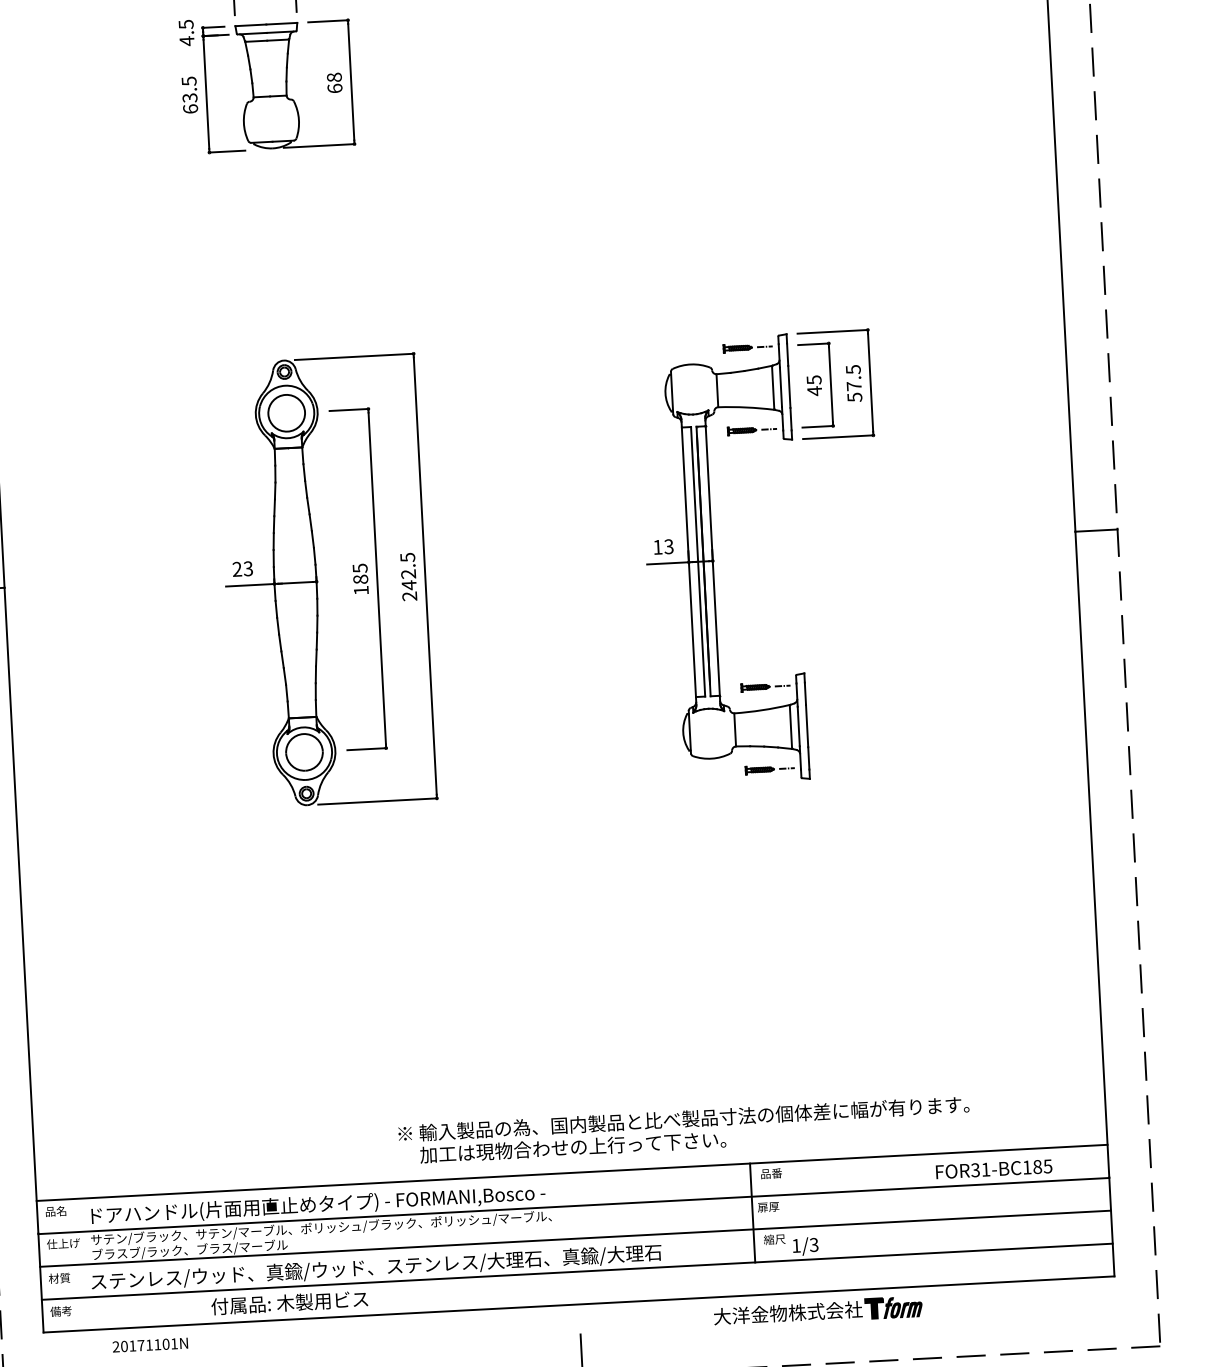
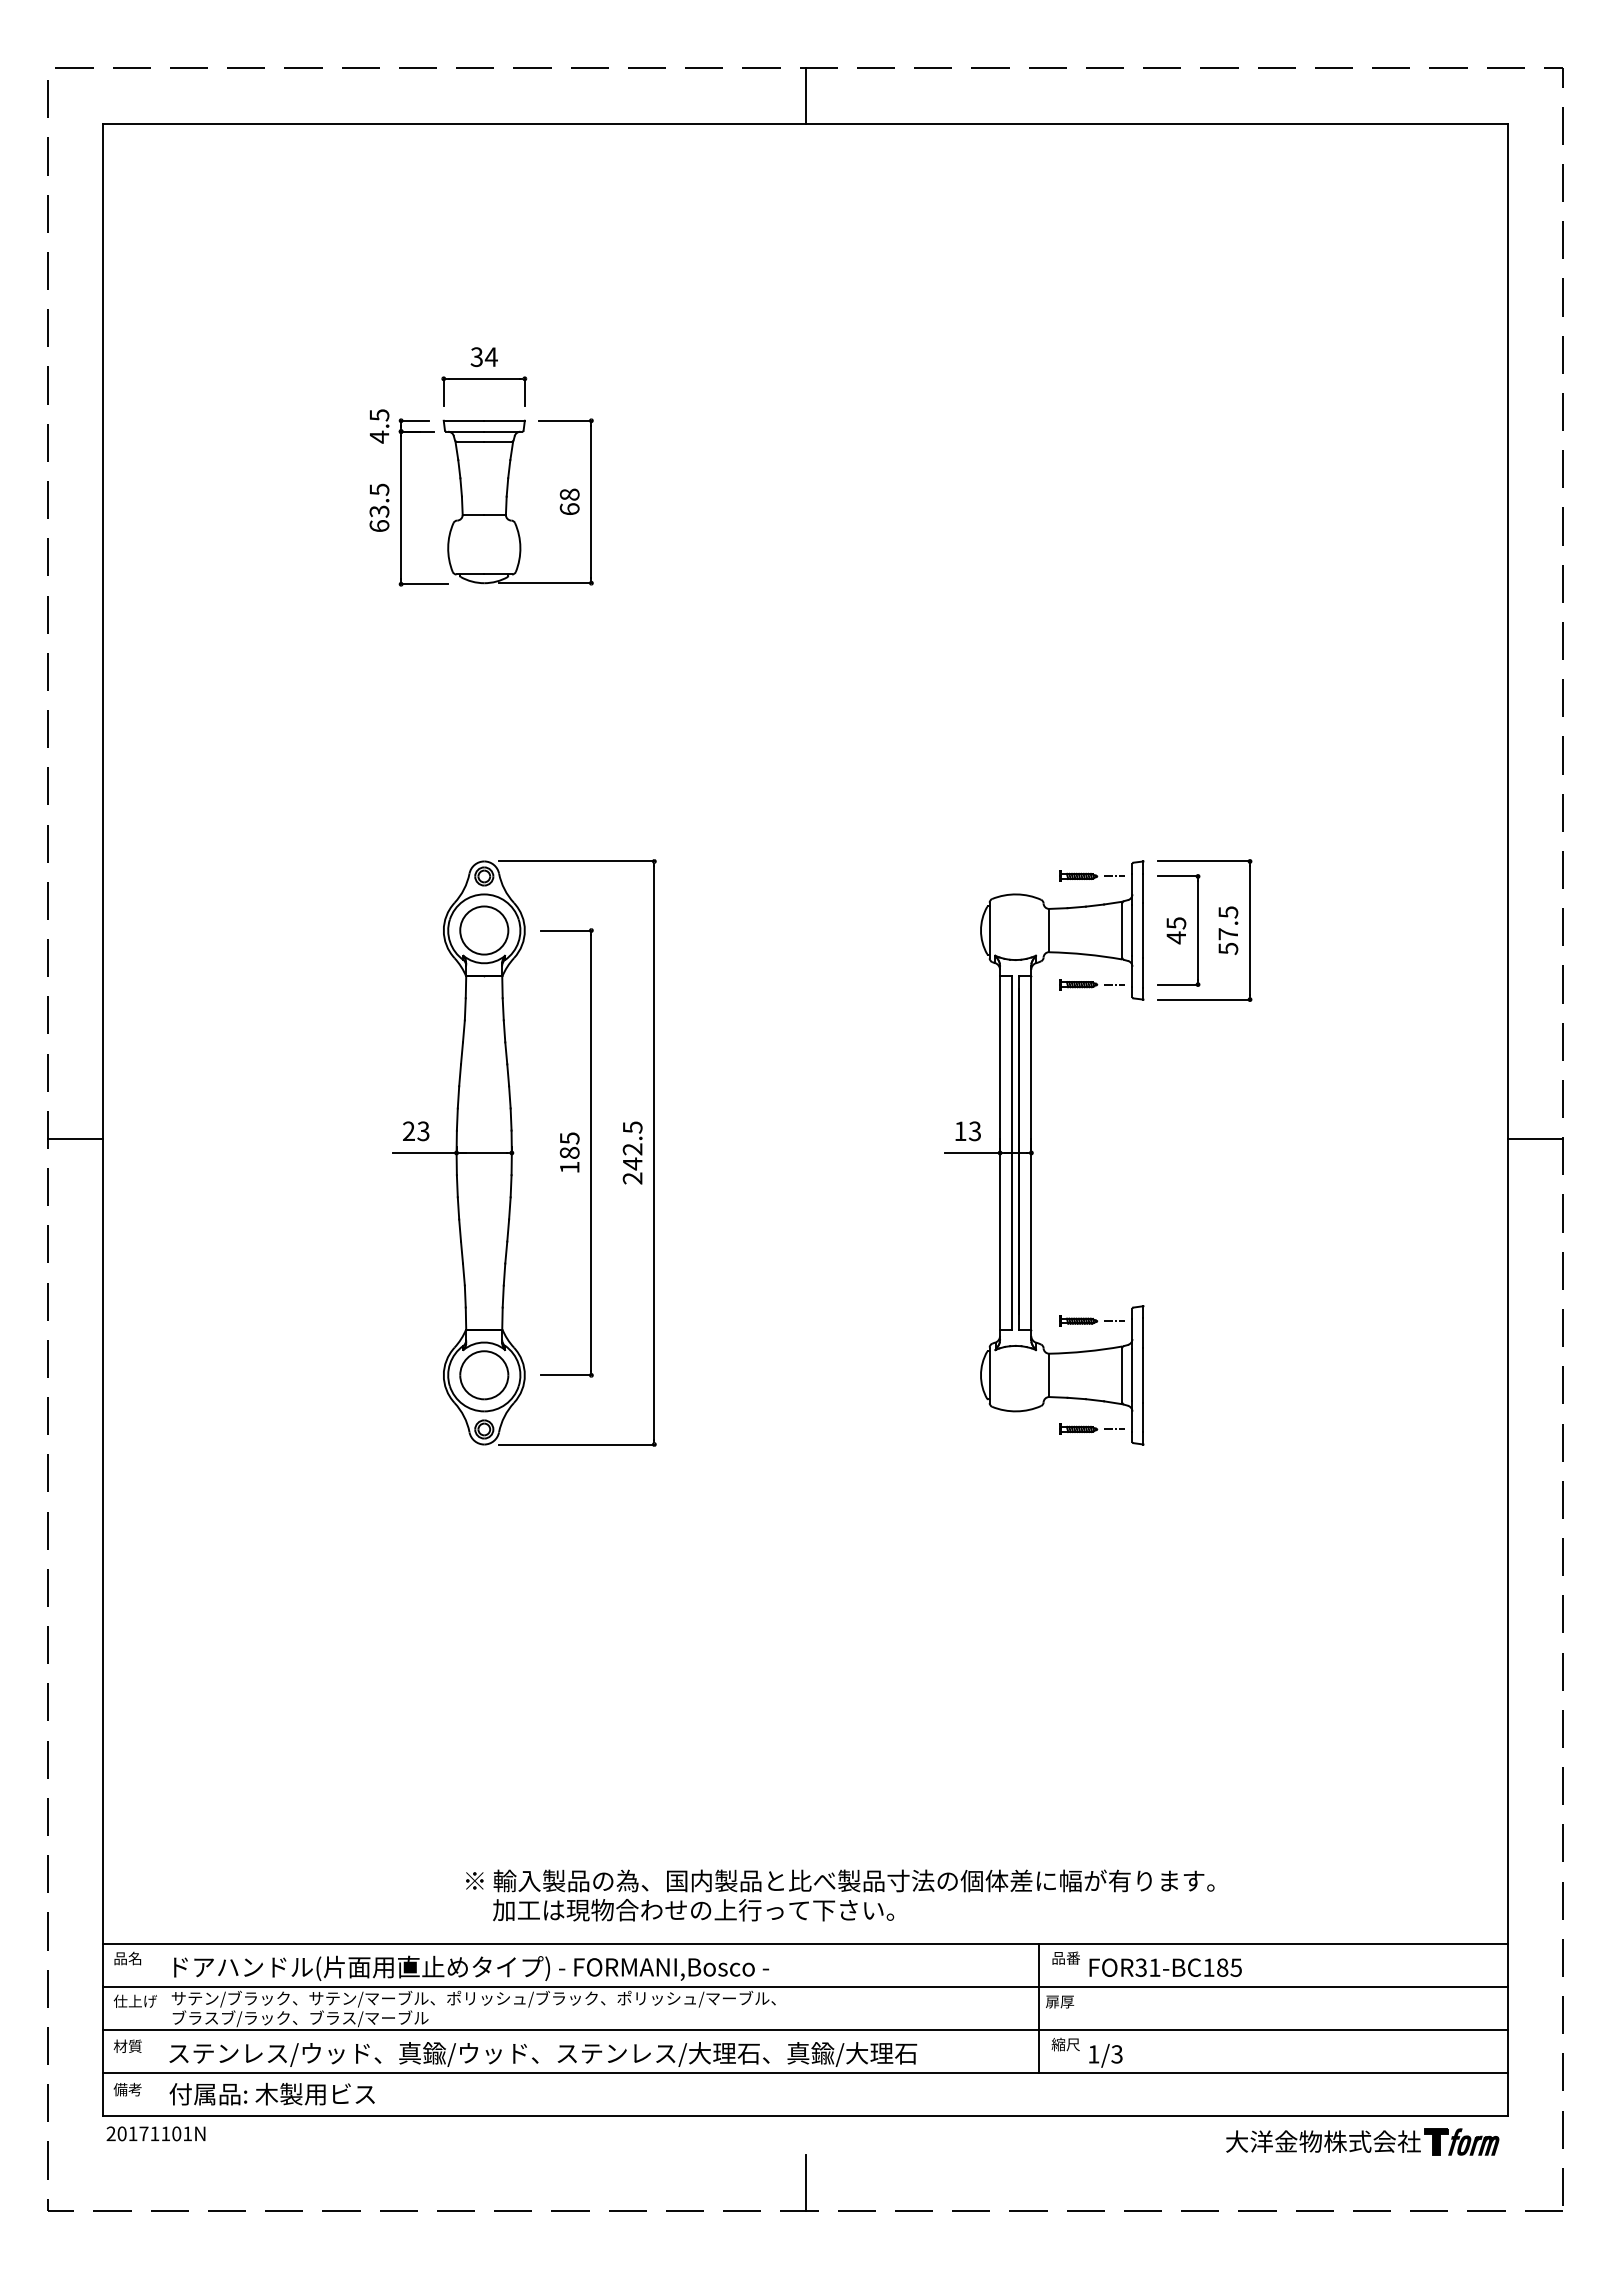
text: (684, 1130) -> (840, 1895), moved
text: (994, 1169) -> (1165, 1967), moved
text: (289, 1302) -> (271, 2093), moved
part: (817, 1311) -> (1362, 2141), moved
text: (149, 1344) -> (155, 2133), moved

